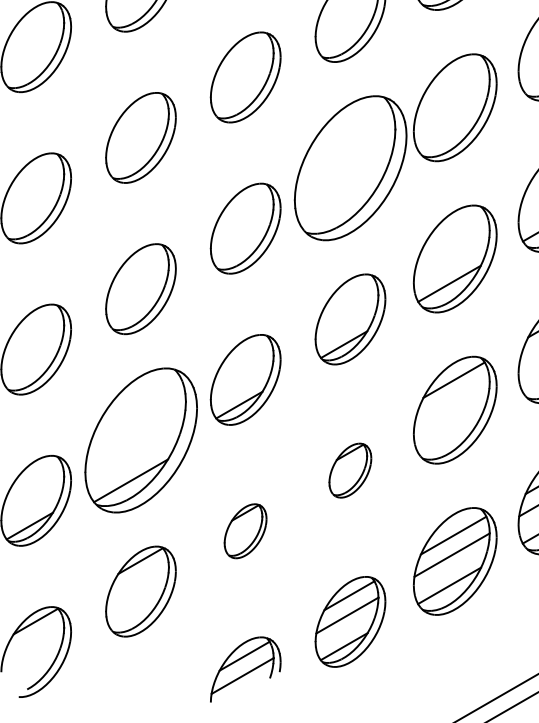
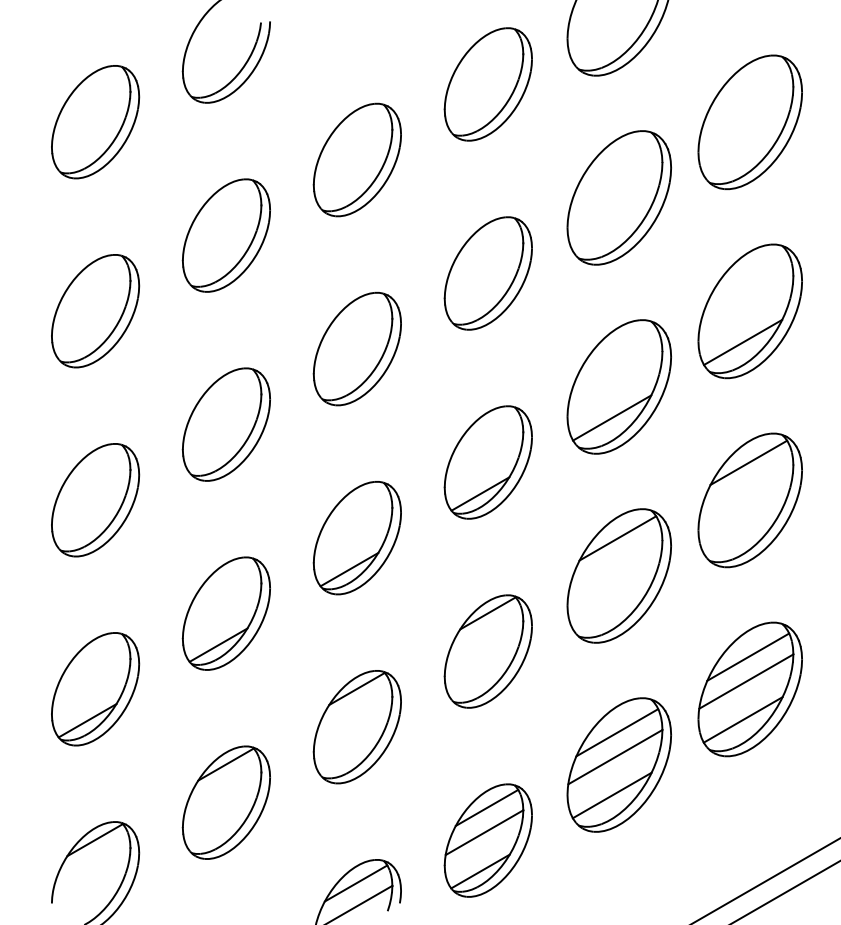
part: (349, 168) -> (487, 273), size x0.62
part: (140, 440) -> (225, 613), size x0.62
part: (349, 470) -> (487, 651), size x1.67
part: (245, 531) -> (356, 727), size x1.67

